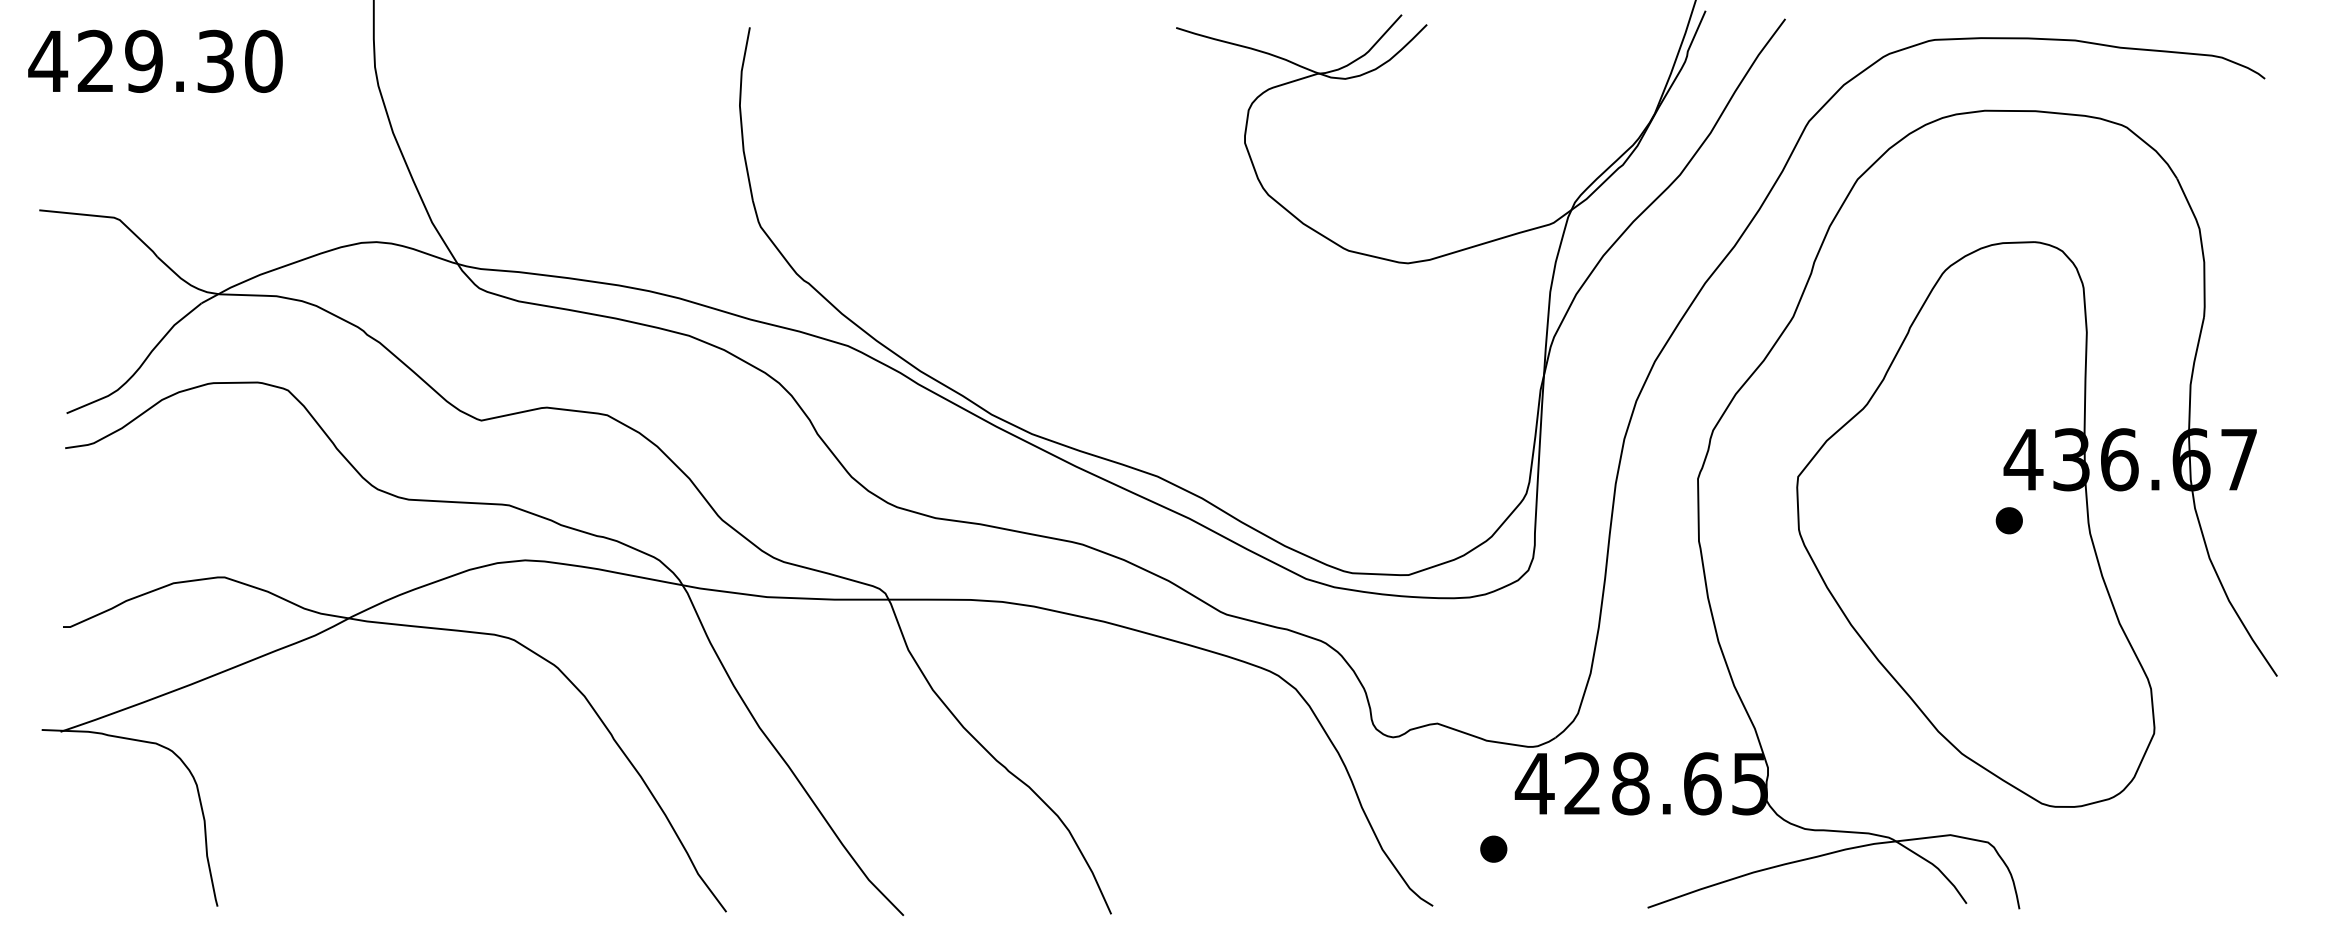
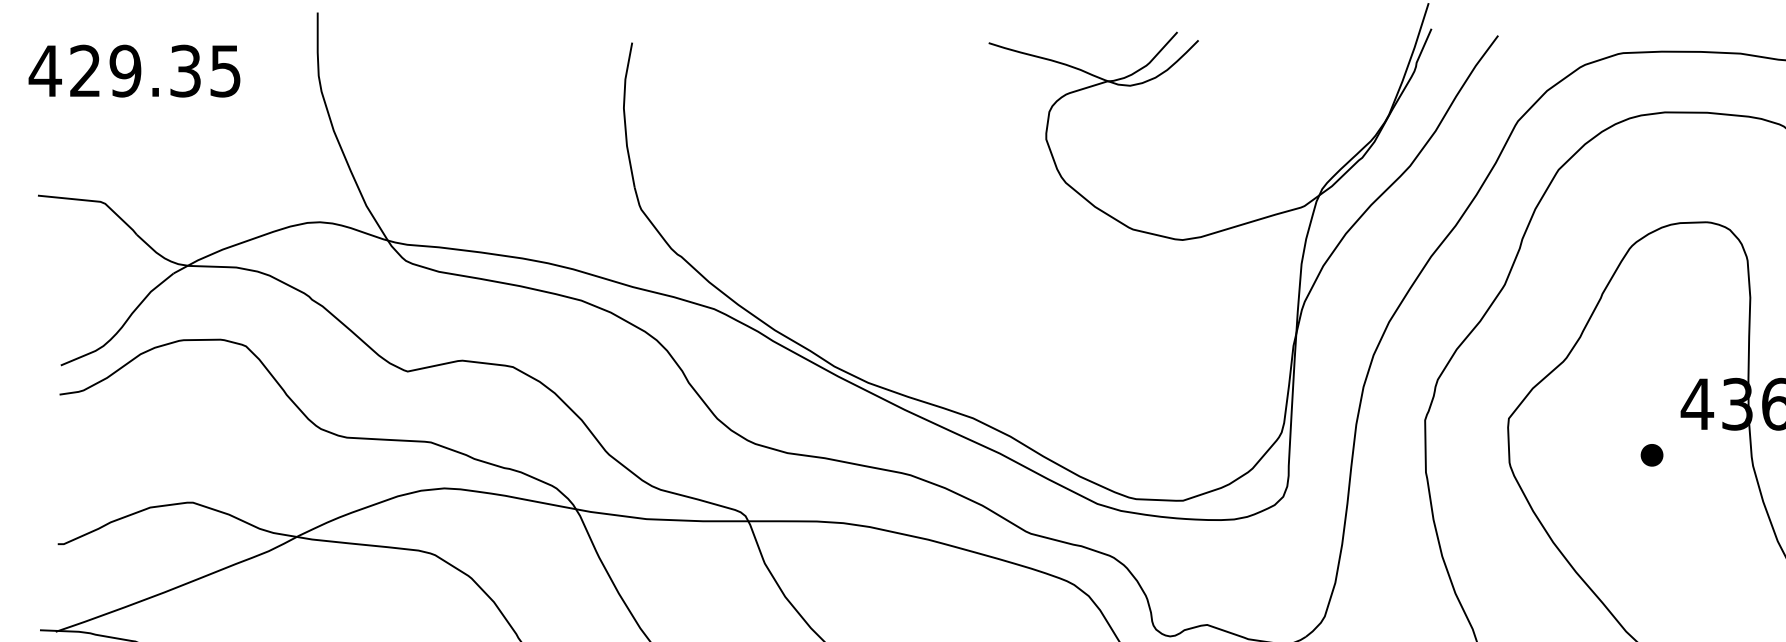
text: (263, 60) -> (225, 70), 429.30 -> 429.35
part: (2008, 520) -> (1651, 455), moved

